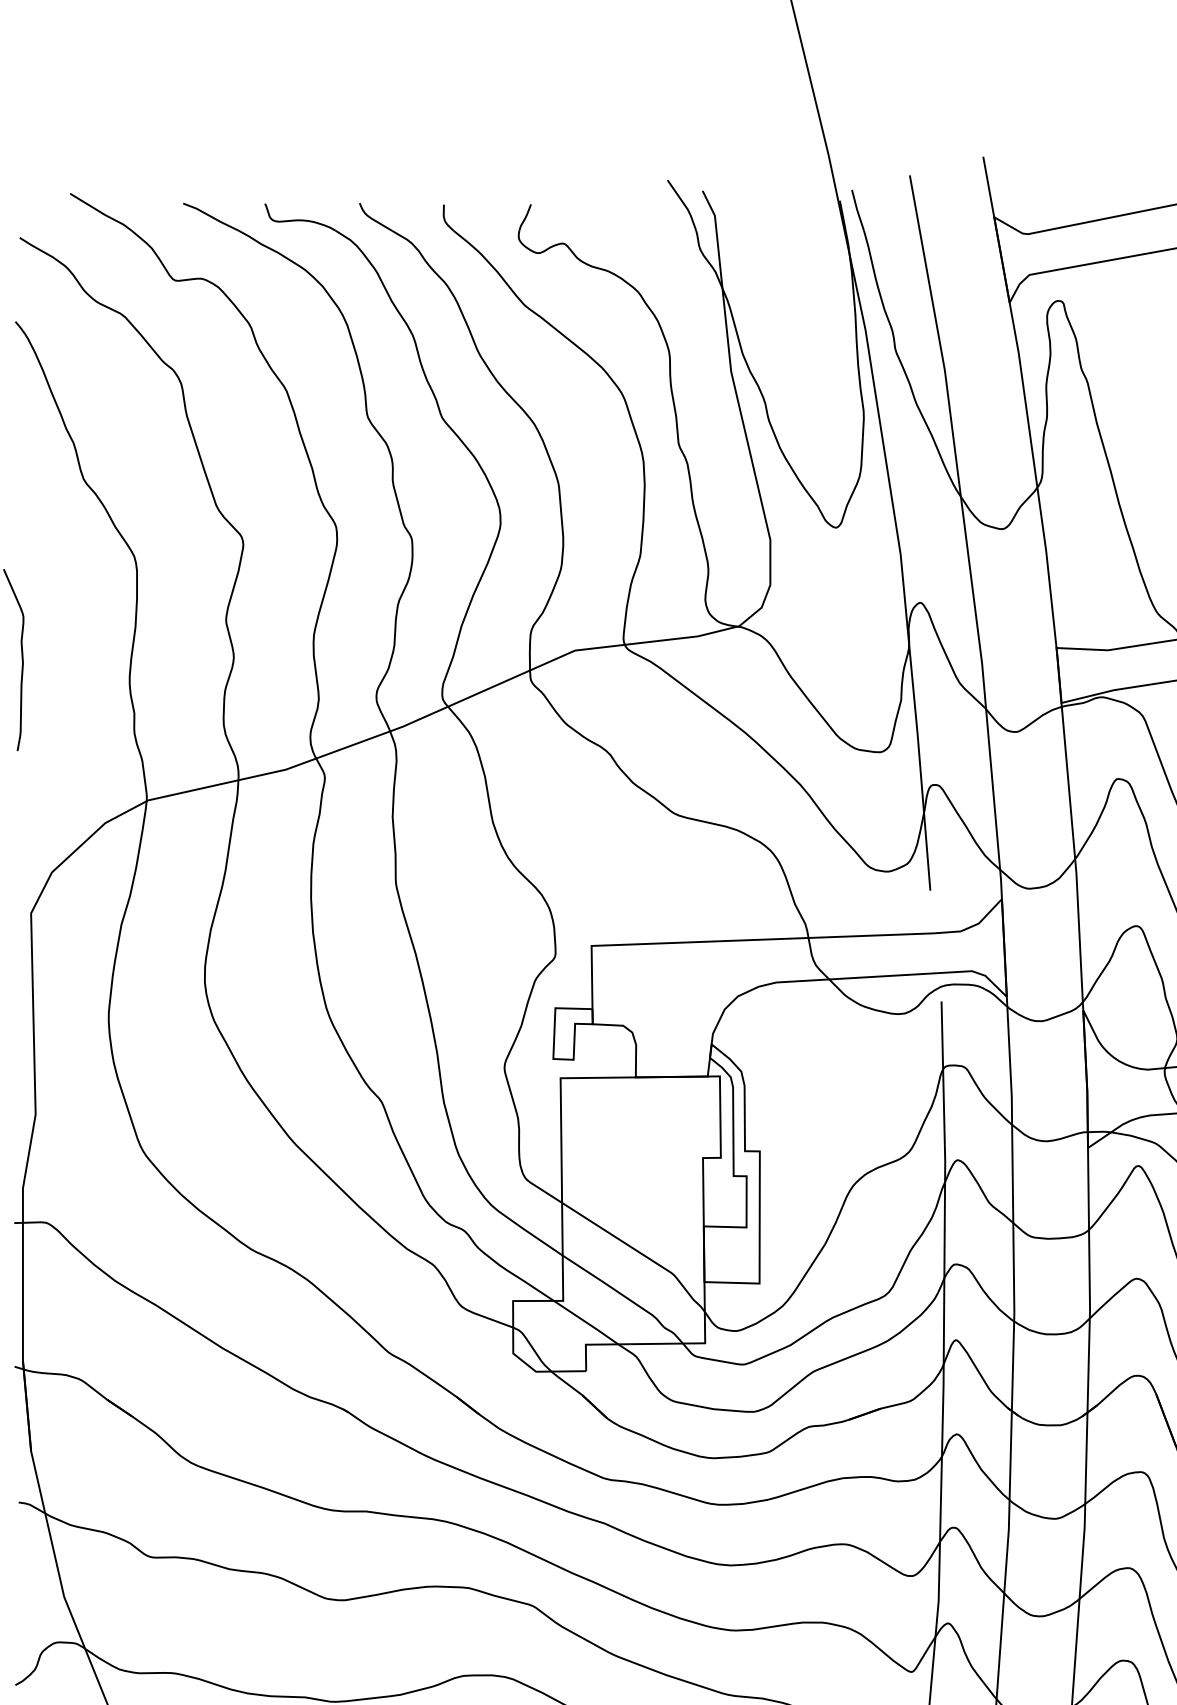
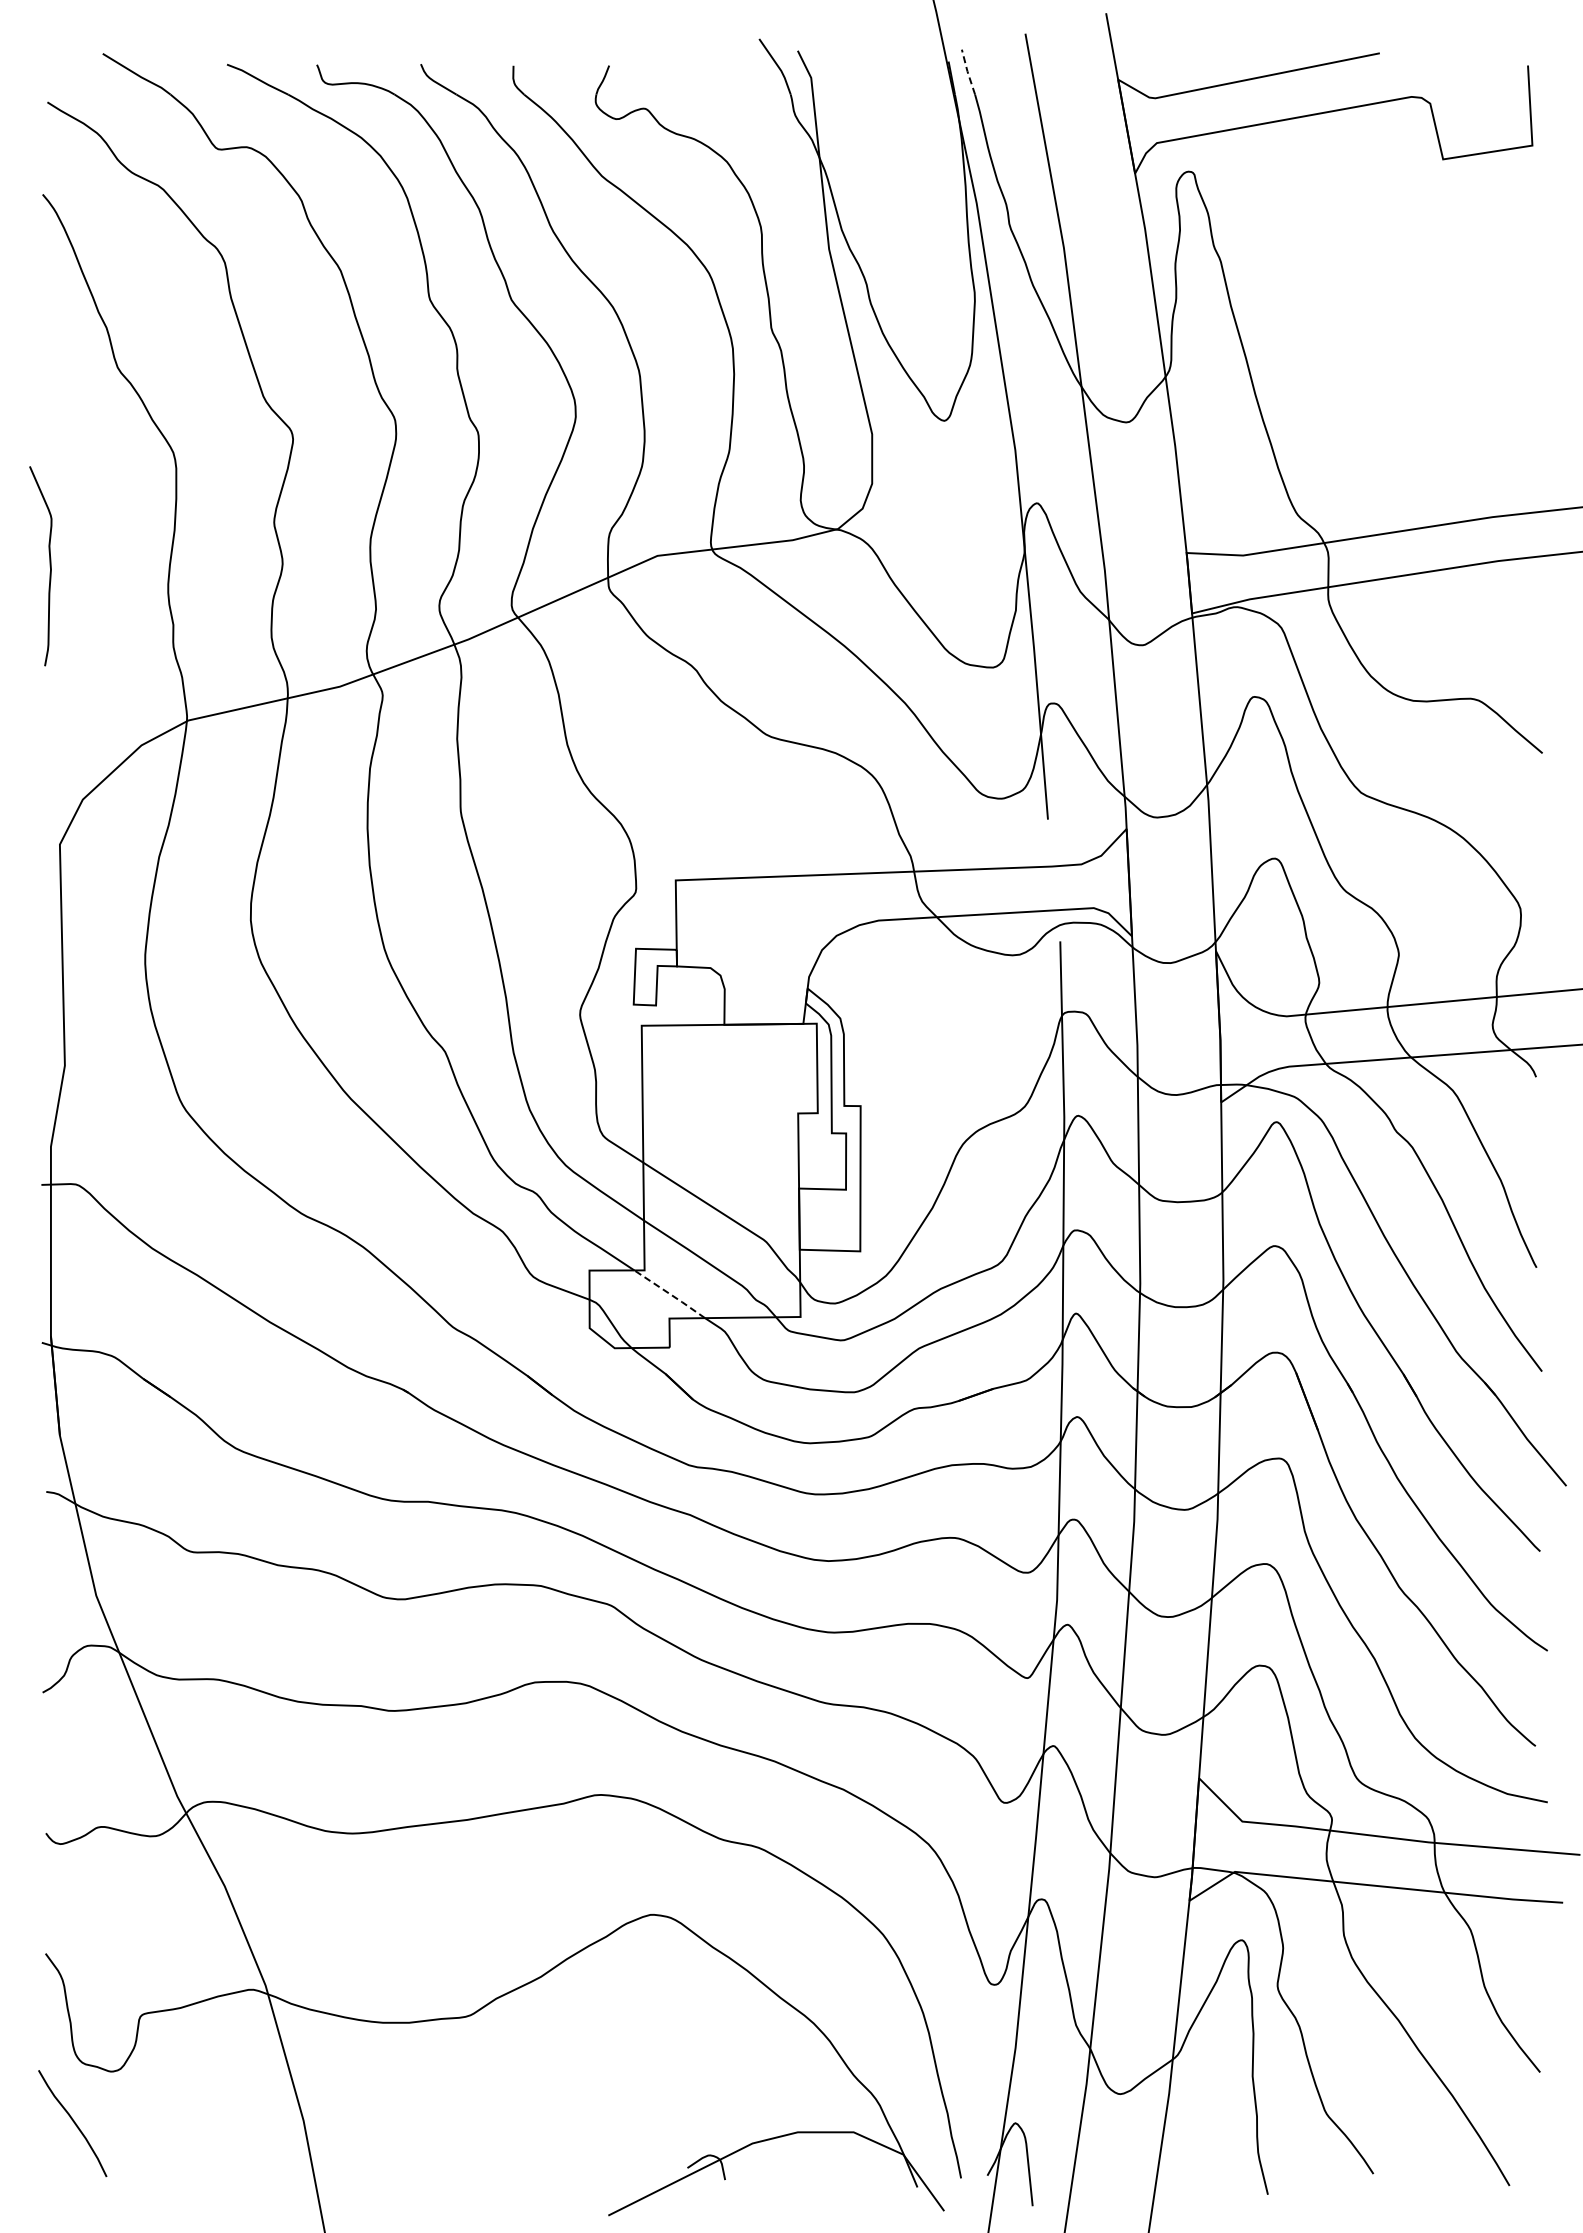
line: (857, 209) -> (967, 71), solid -> dashed
line: (585, 1321) -> (669, 1293), solid -> dashed

